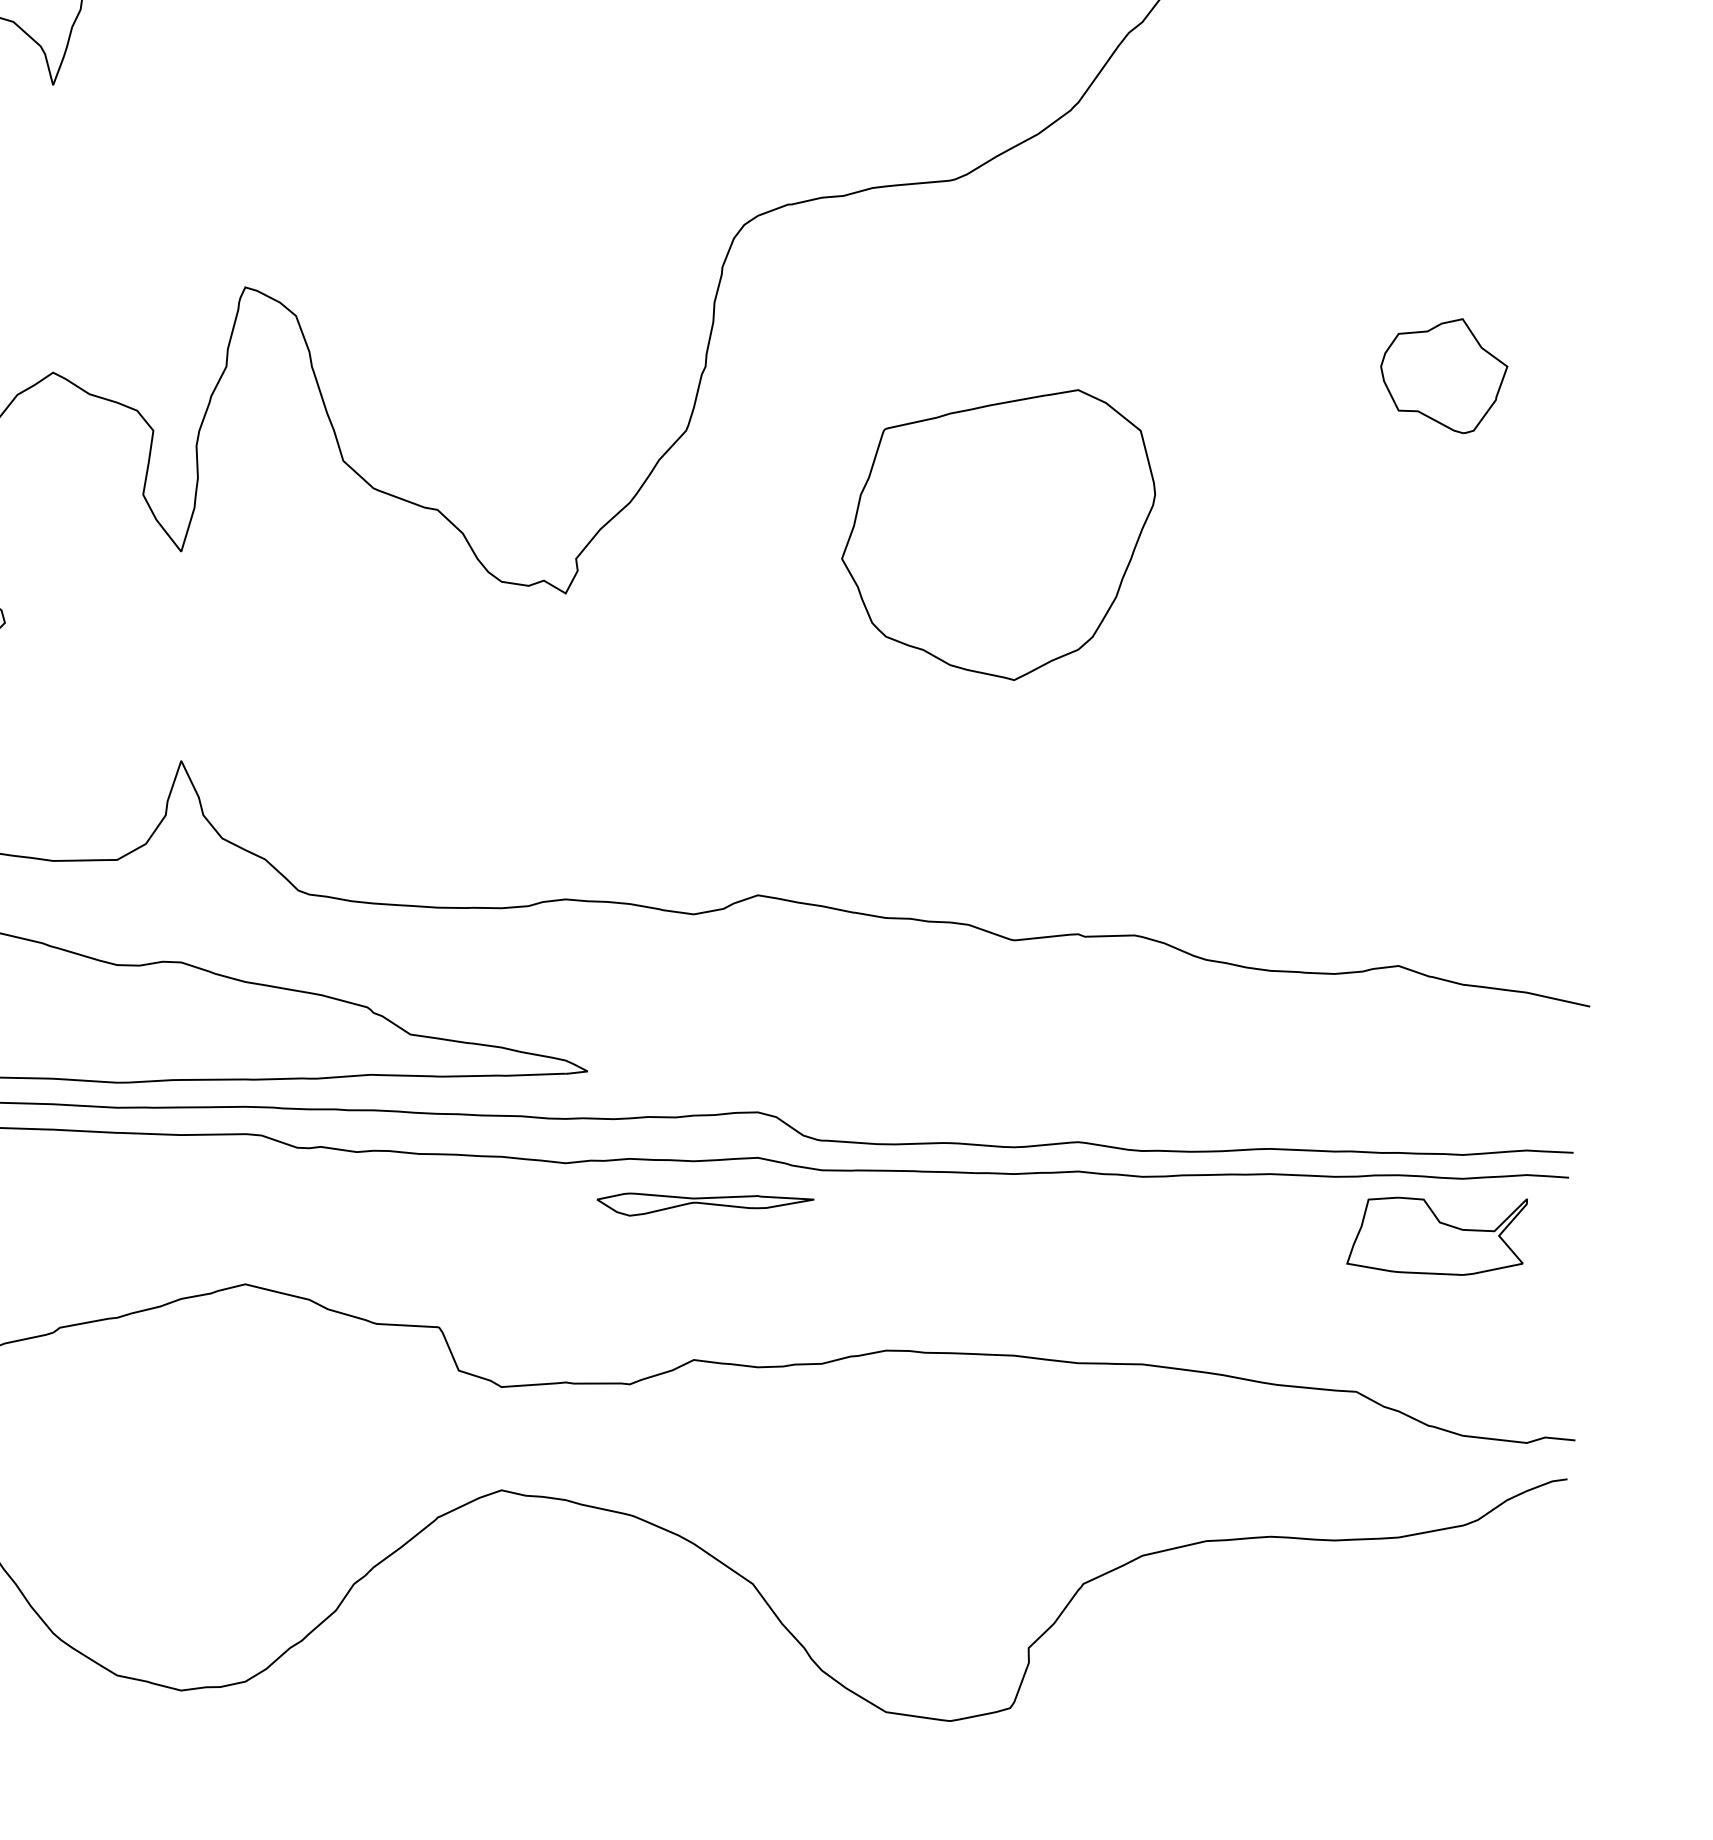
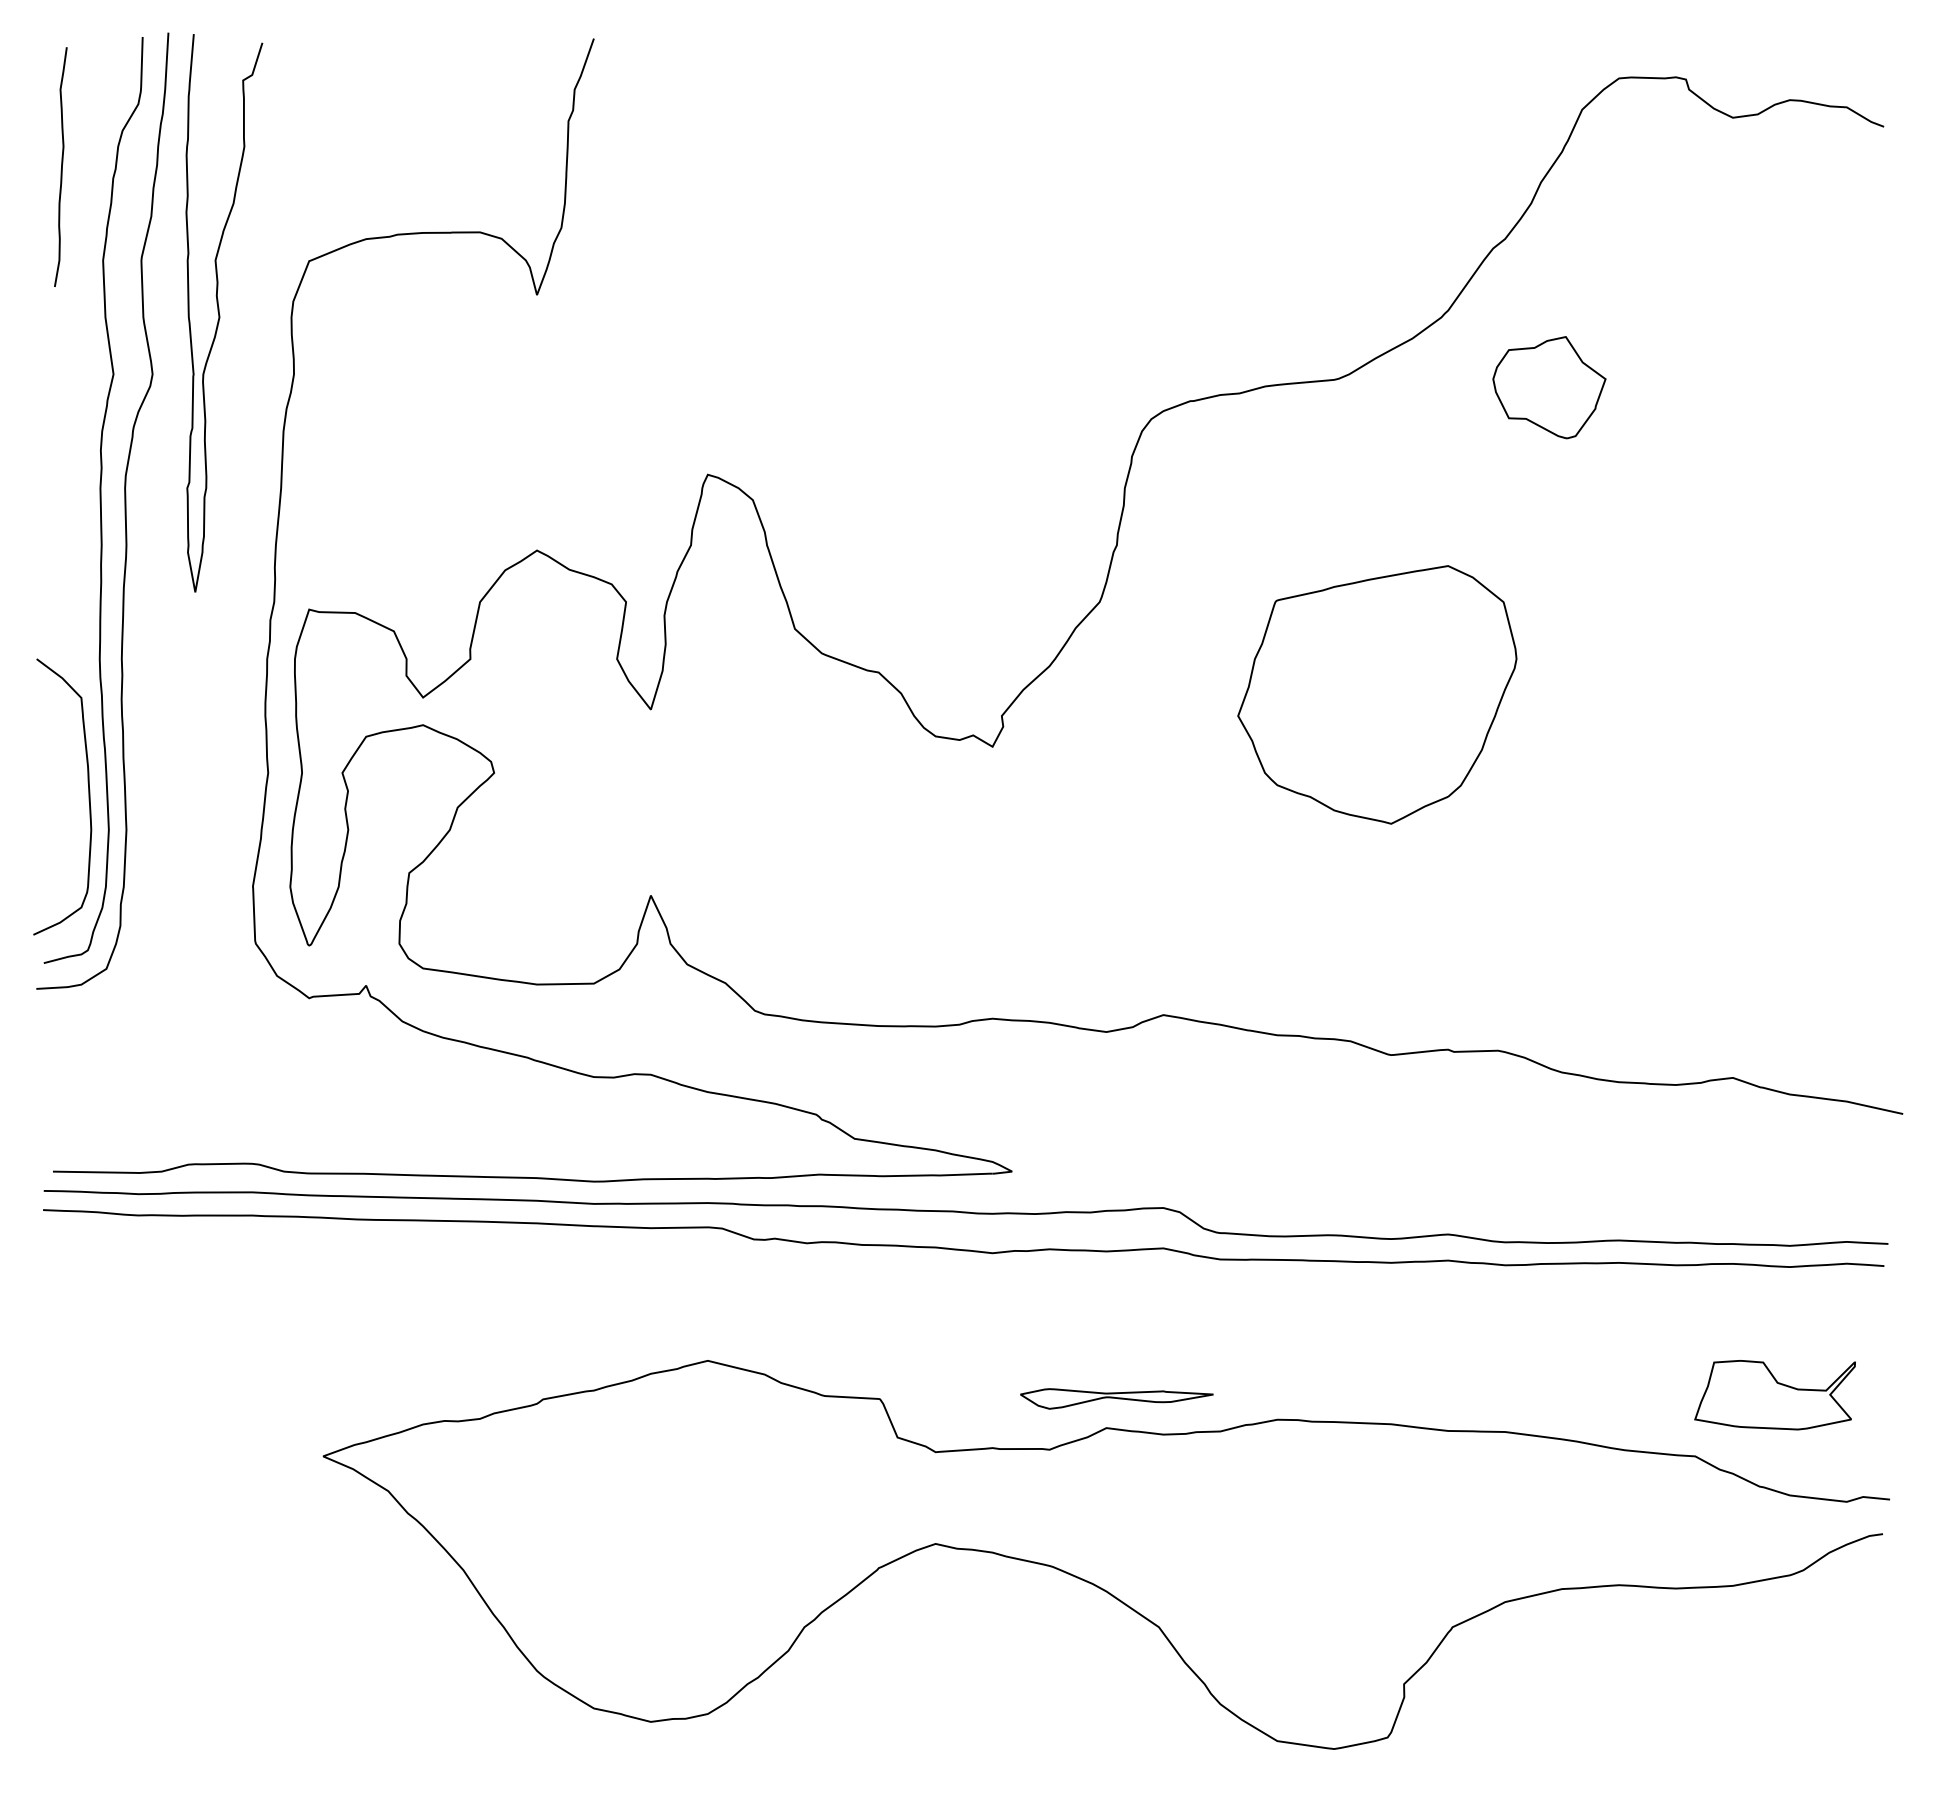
part: (1444, 375) -> (1549, 387), moved
part: (705, 1204) -> (1116, 1398), moved
part: (1436, 1236) -> (1774, 1395), moved

